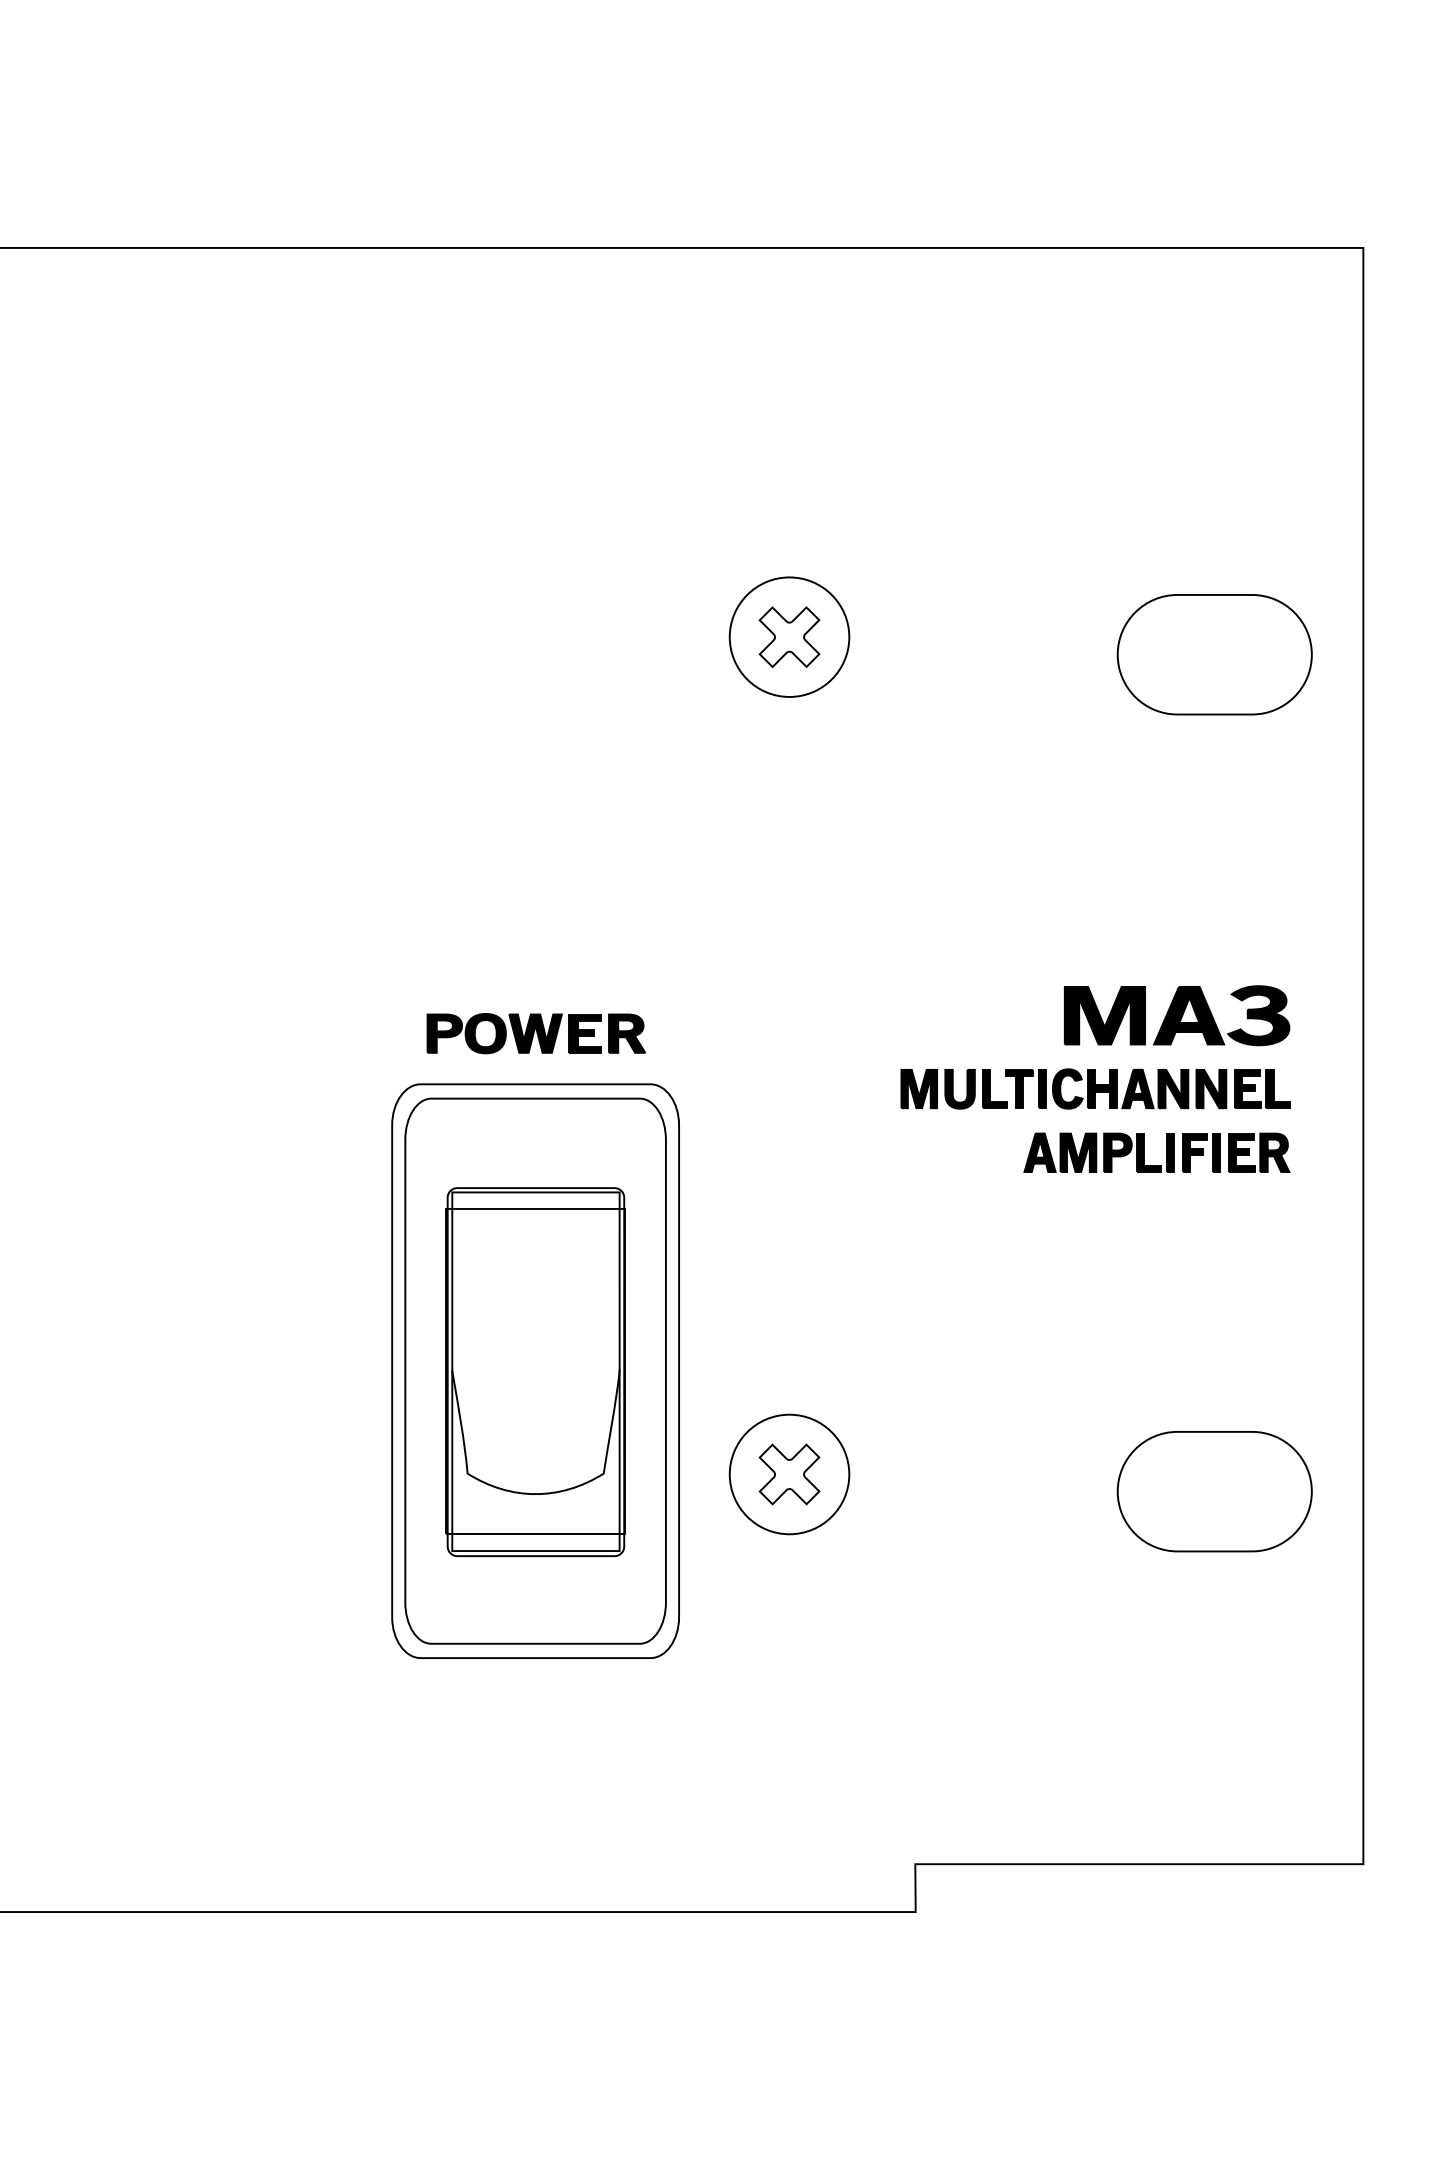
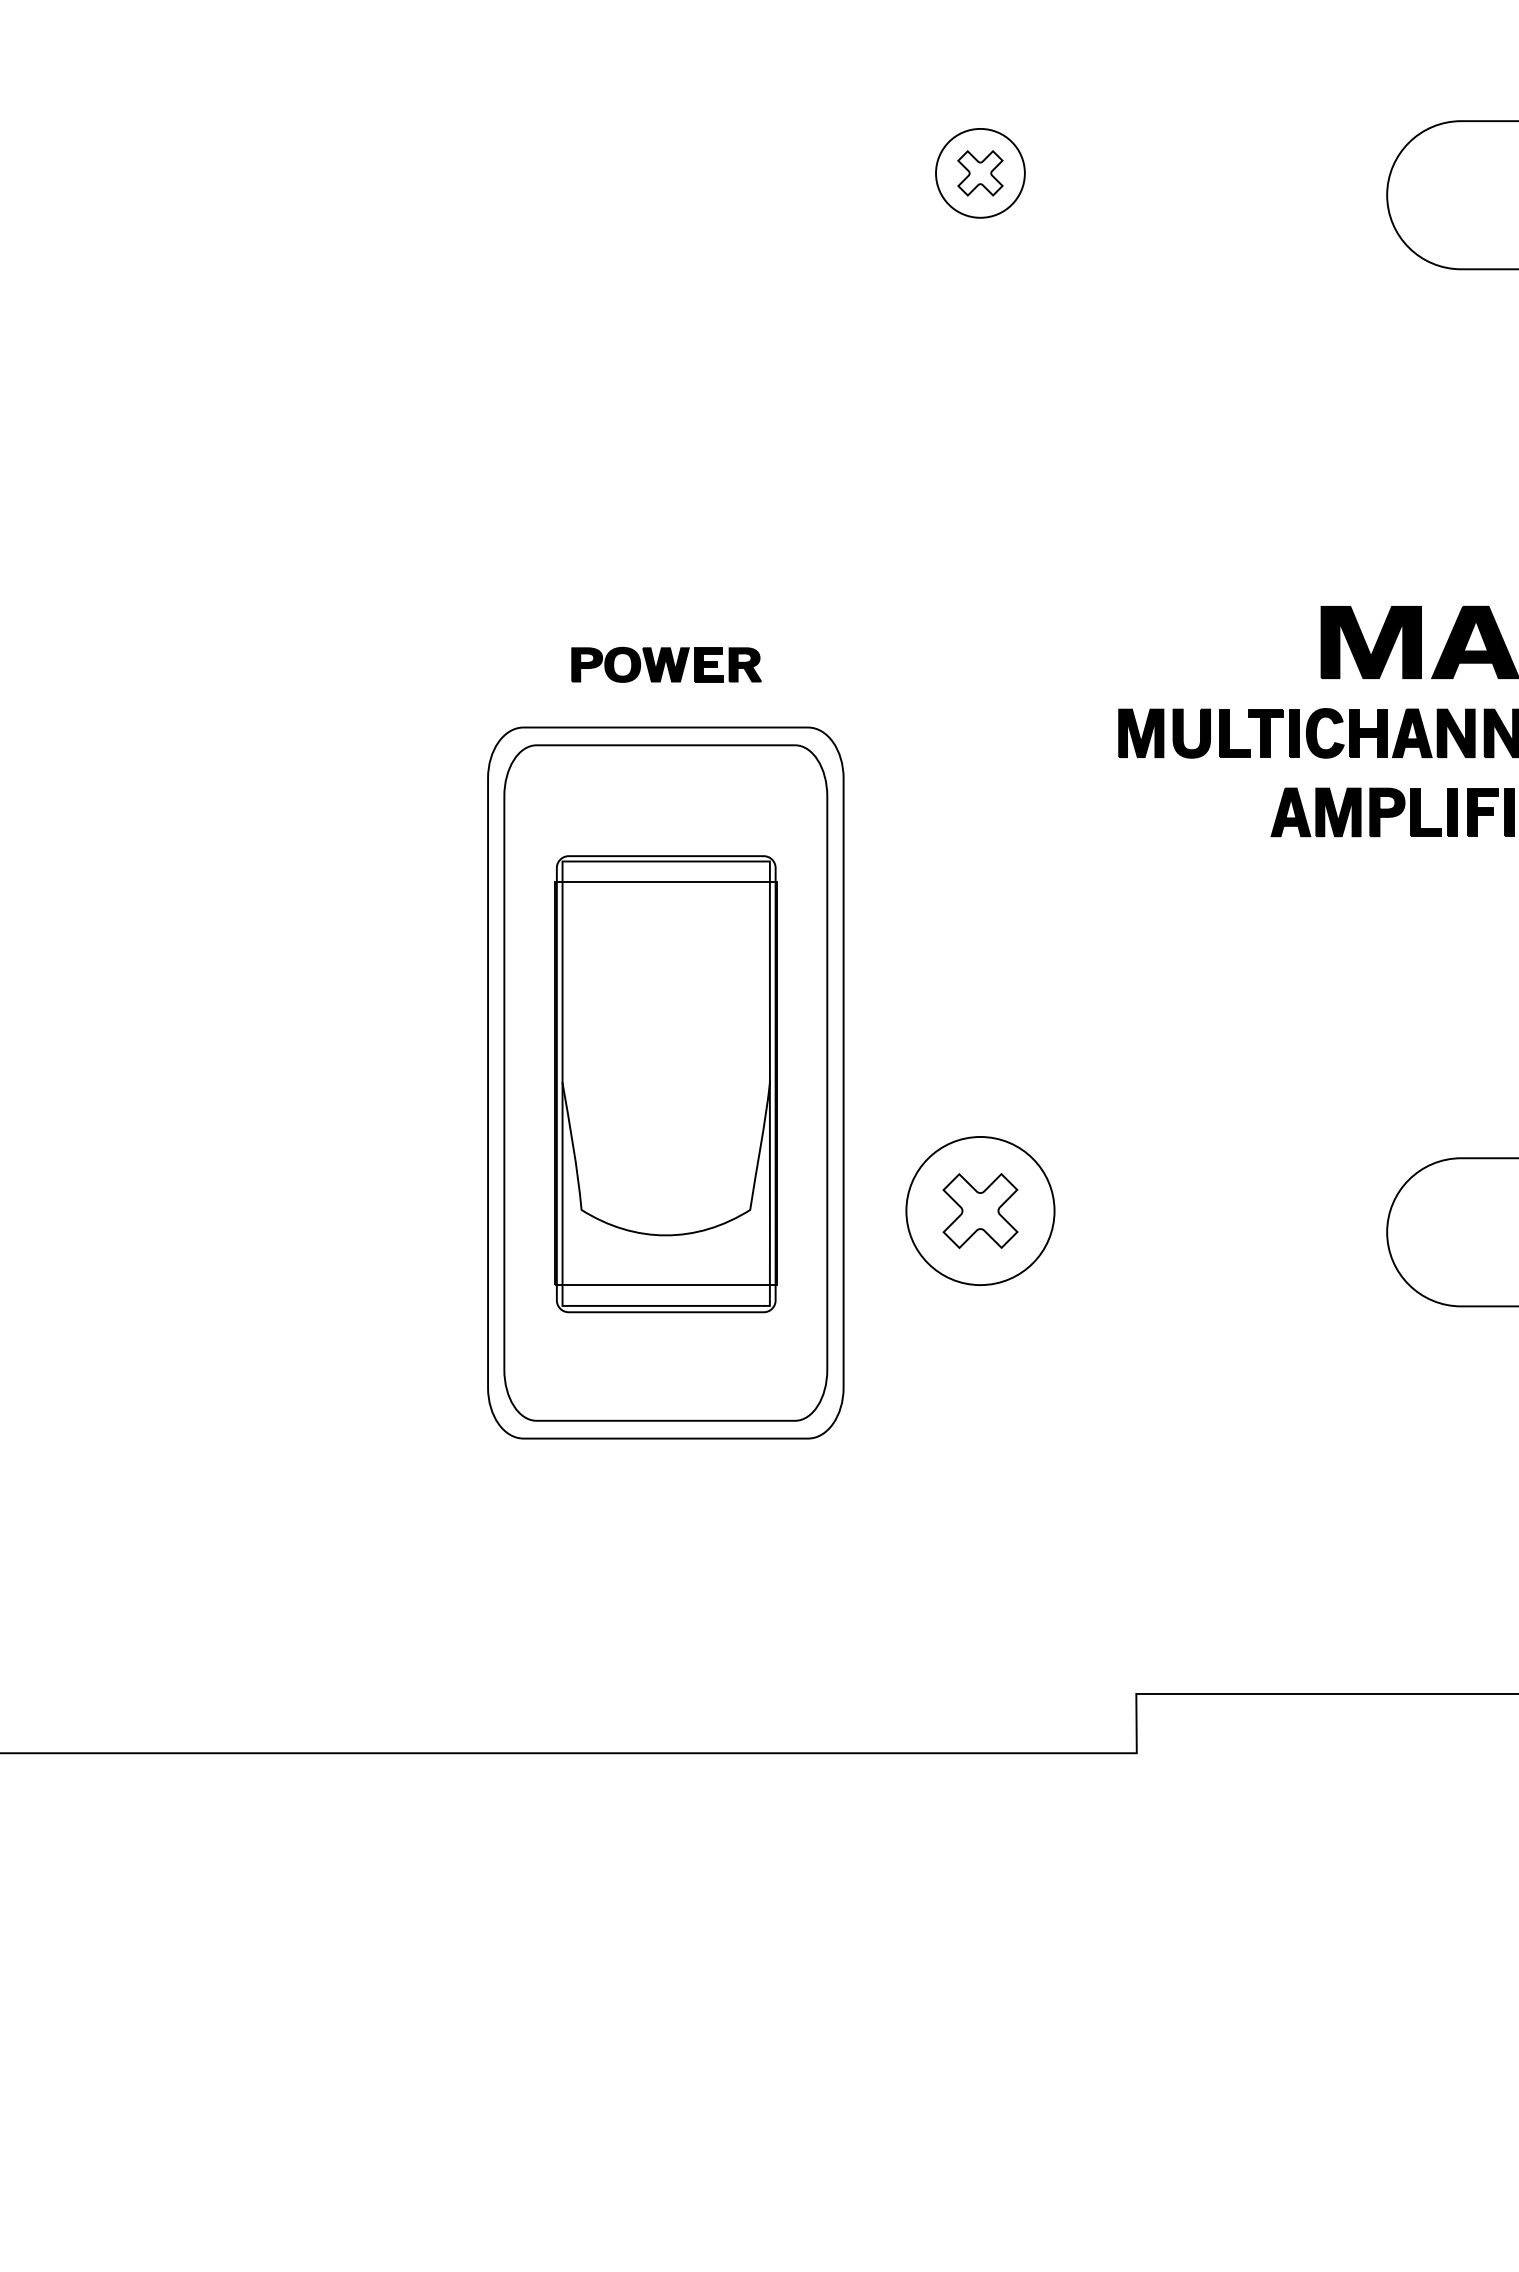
part: (789, 636) -> (980, 172), size x0.6
part: (535, 1033) -> (665, 664), size x0.7

